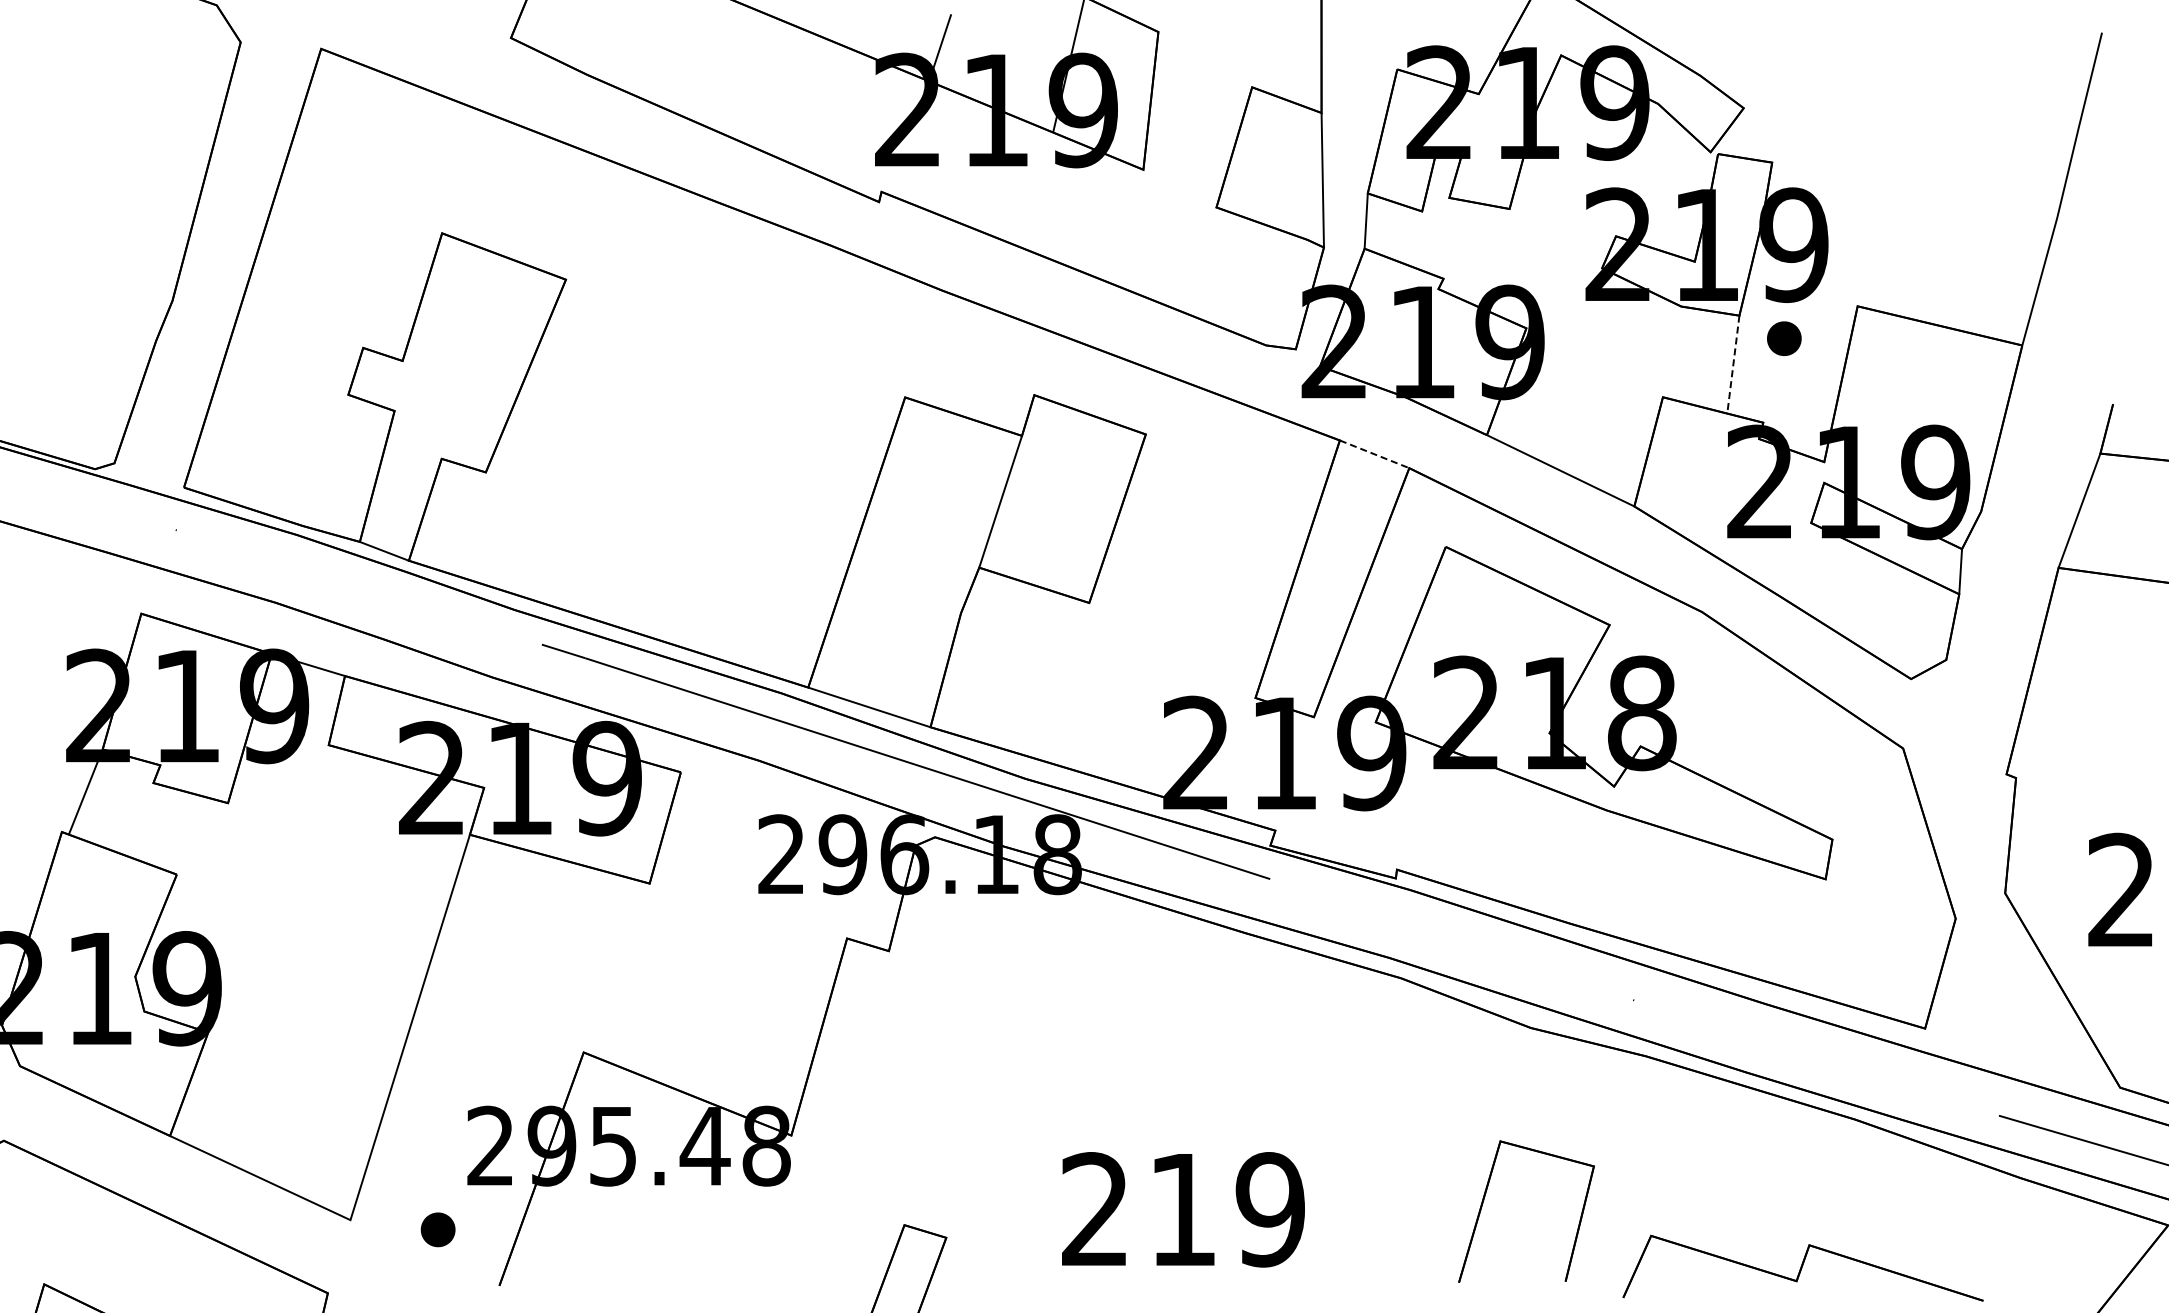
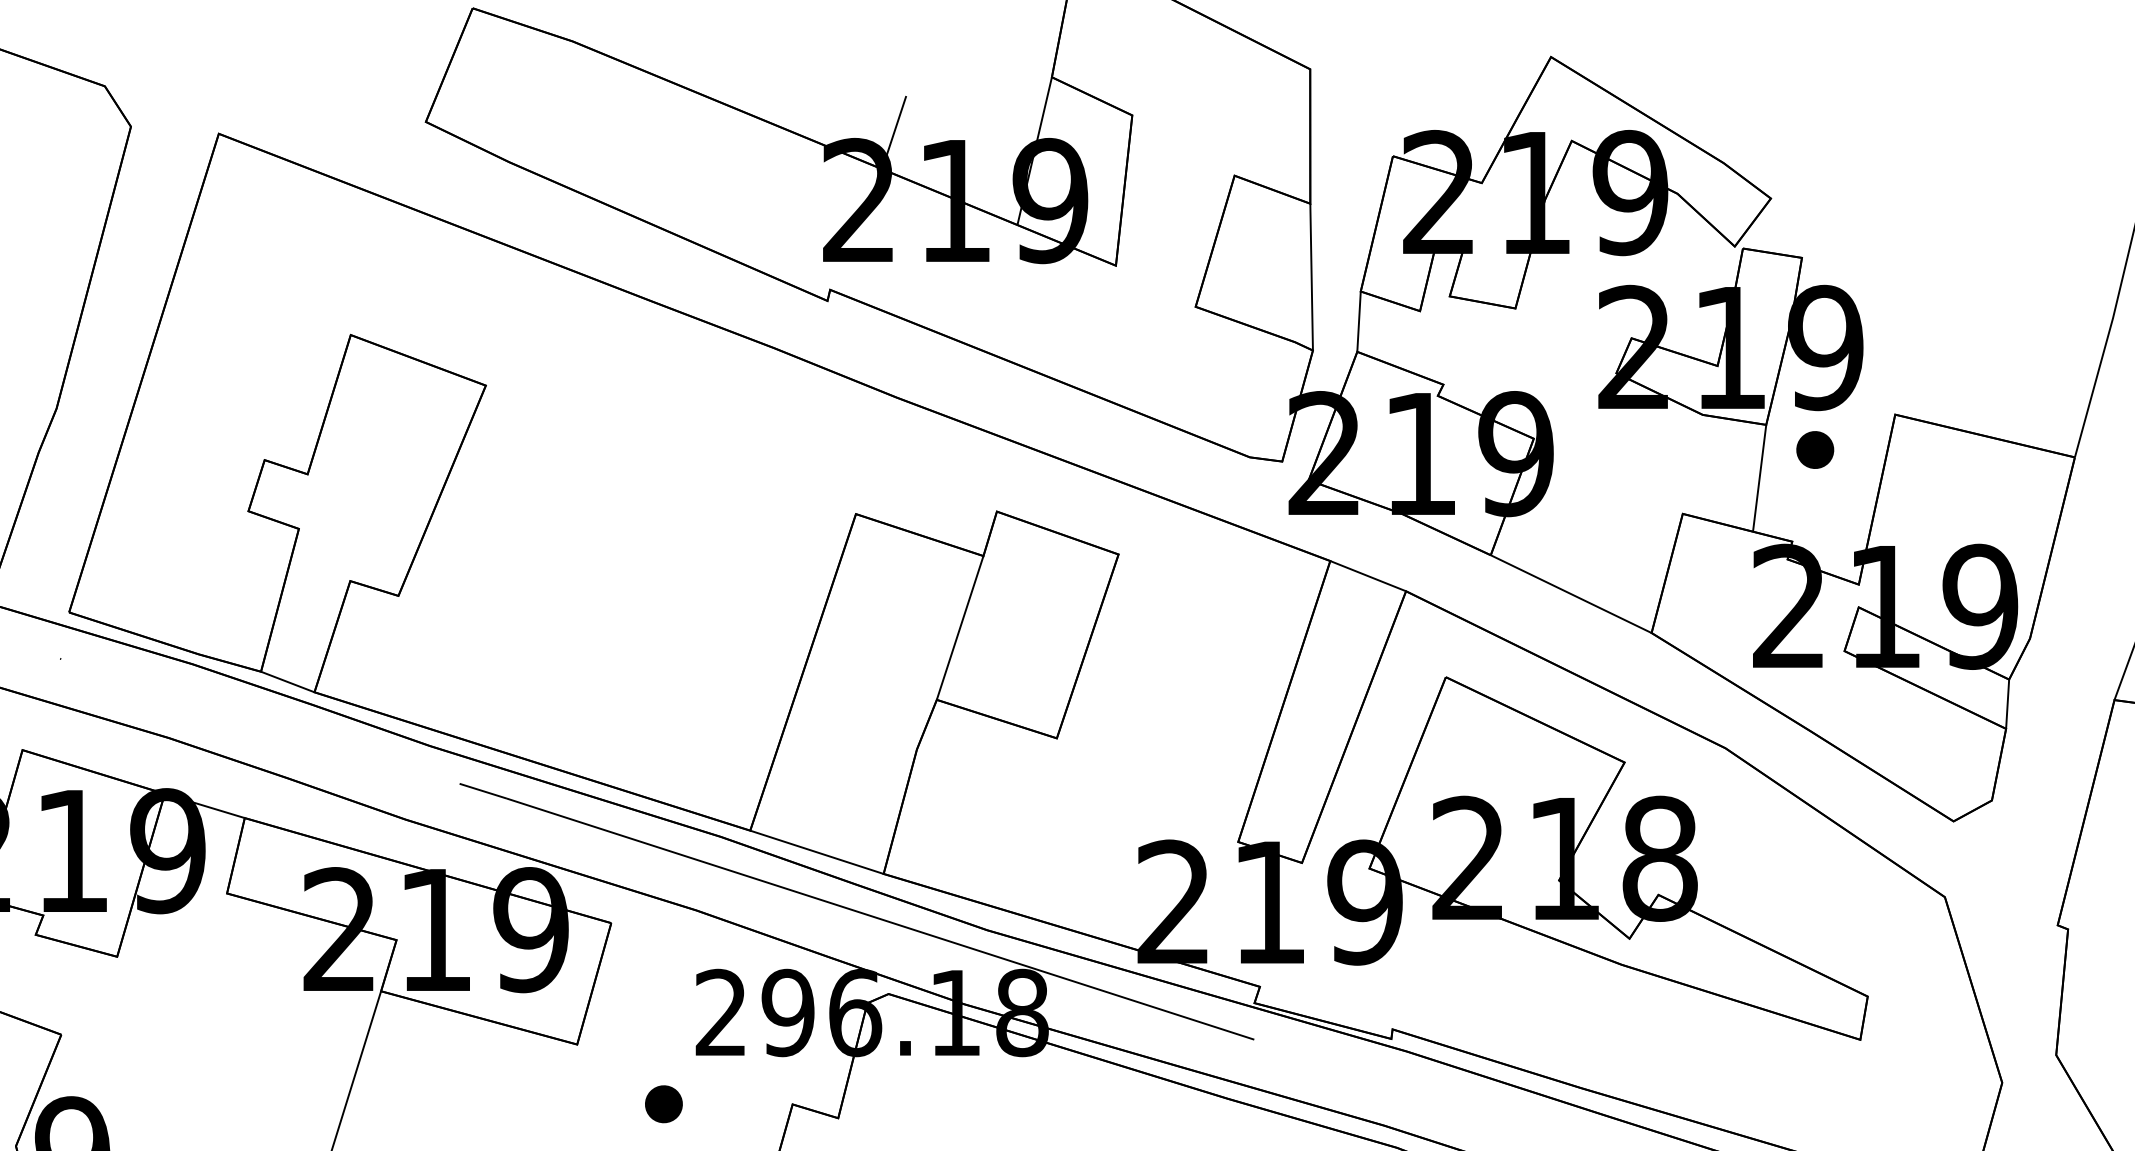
line: (1733, 365) -> (1759, 479), dashed -> solid
line: (1375, 454) -> (1369, 576), dashed -> solid
part: (728, 938) -> (663, 1104), added

